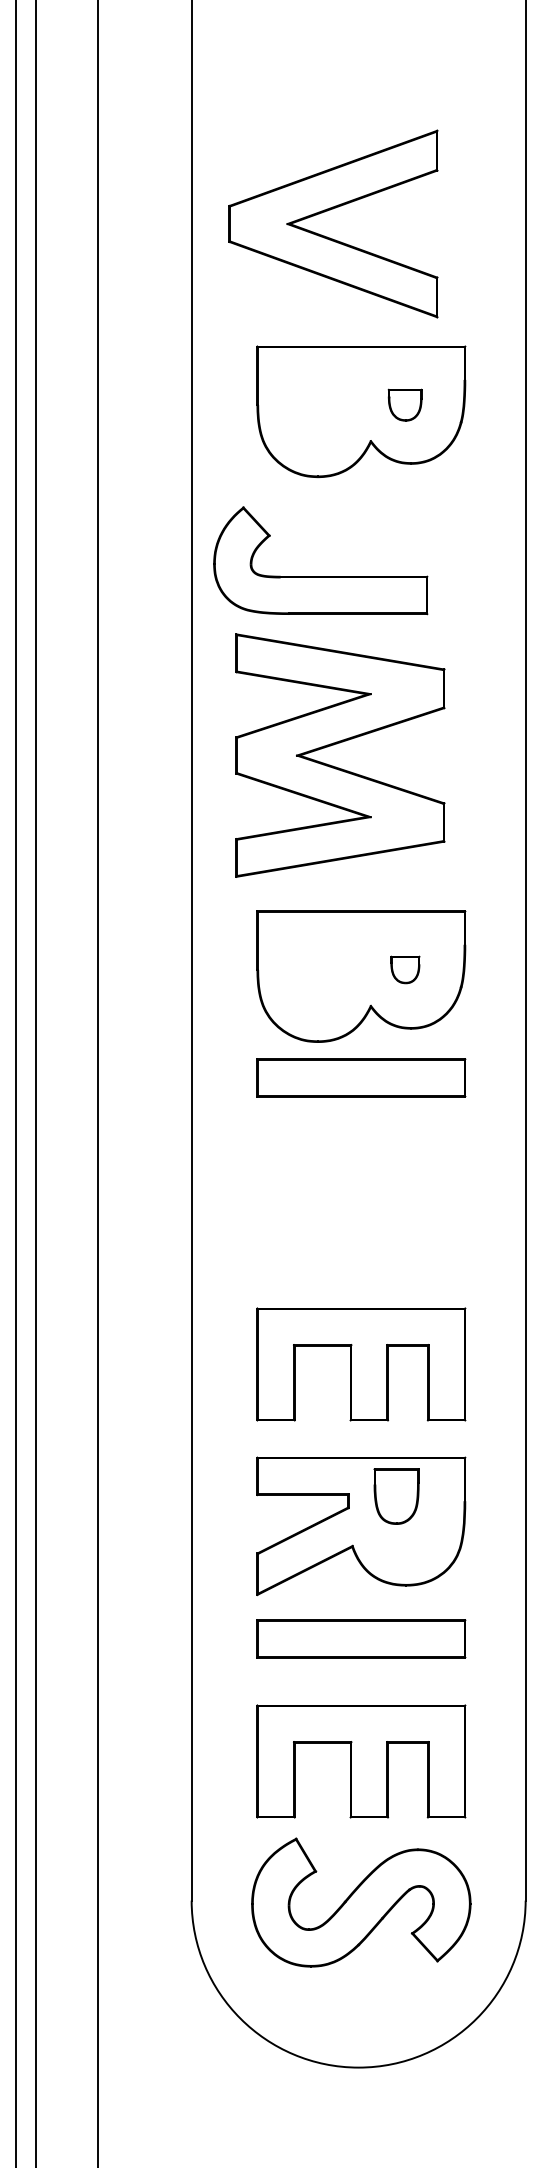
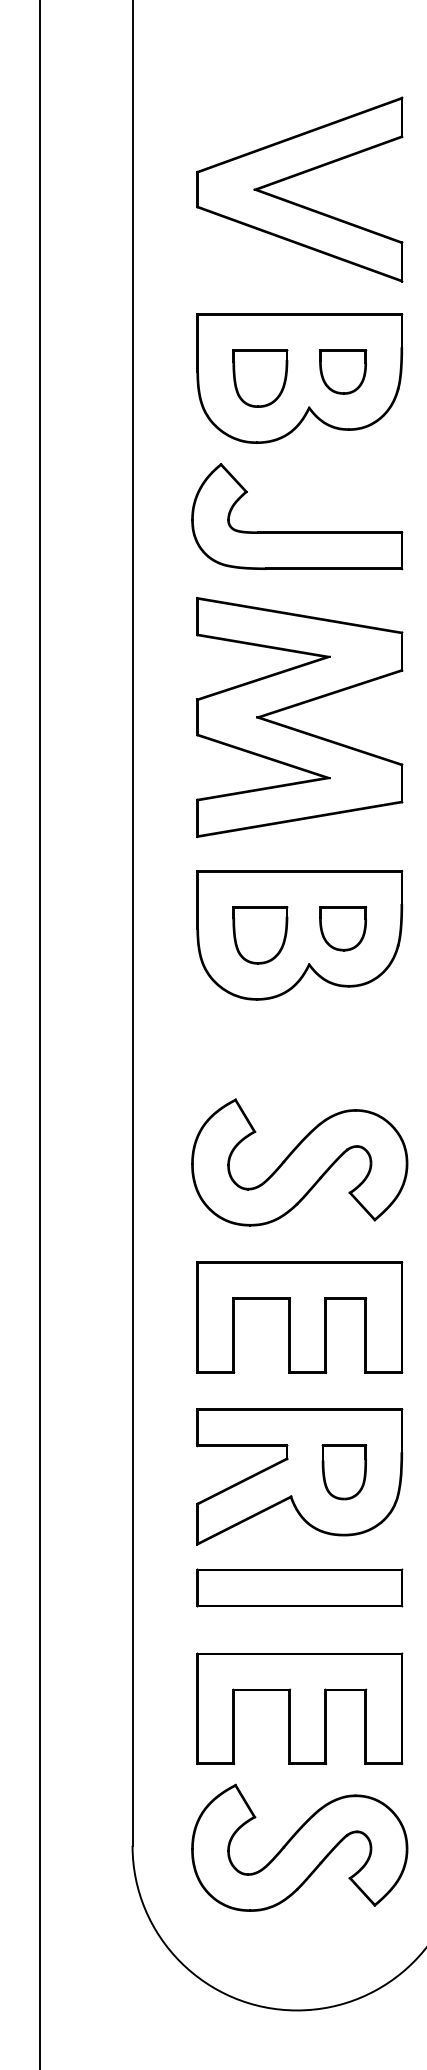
part: (330, 210) -> (296, 176), moved
part: (404, 405) -> (342, 372), size x1.43
part: (321, 411) -> (260, 378), added
part: (320, 576) -> (296, 532), moved
part: (337, 744) -> (296, 706), moved
part: (405, 969) -> (343, 928), size x1.67
part: (321, 976) -> (260, 935), added
part: (361, 1077) -> (299, 1034), removed
part: (361, 1207) -> (299, 1162), added
part: (396, 1496) -> (344, 1472), moved

